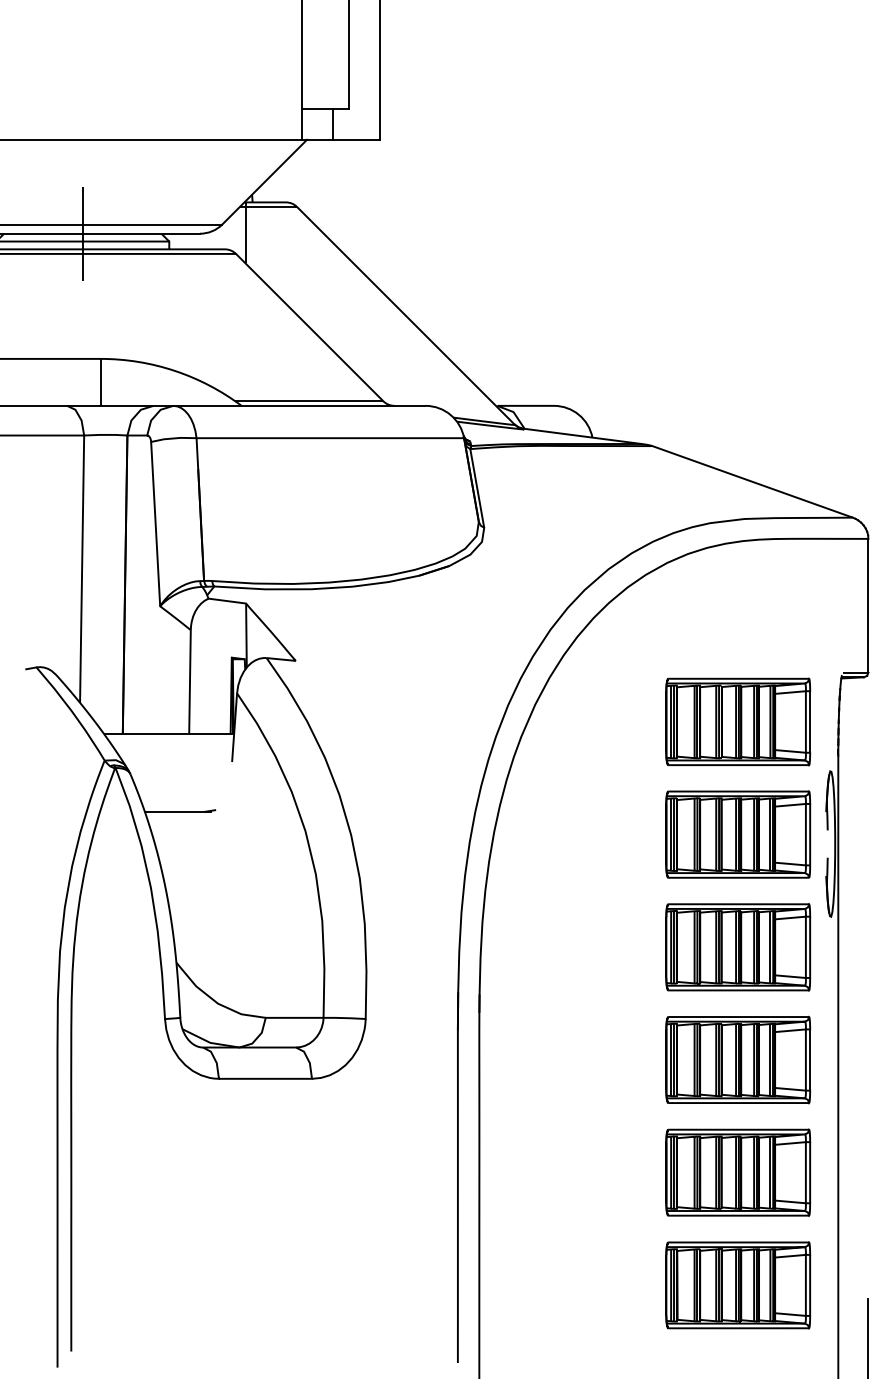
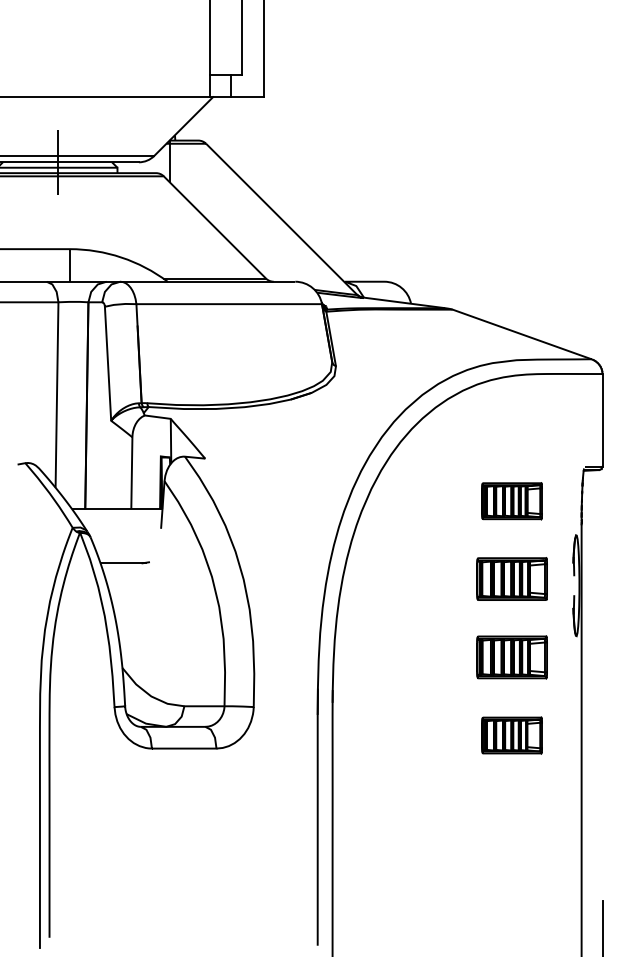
part: (737, 722) -> (511, 501), size x0.6
part: (737, 833) -> (511, 578), size x0.7
part: (737, 947) -> (511, 657), size x0.7
part: (737, 1059) -> (511, 735), size x0.6
part: (737, 1172) -> (511, 813), removed
part: (737, 1284) -> (511, 891), removed

